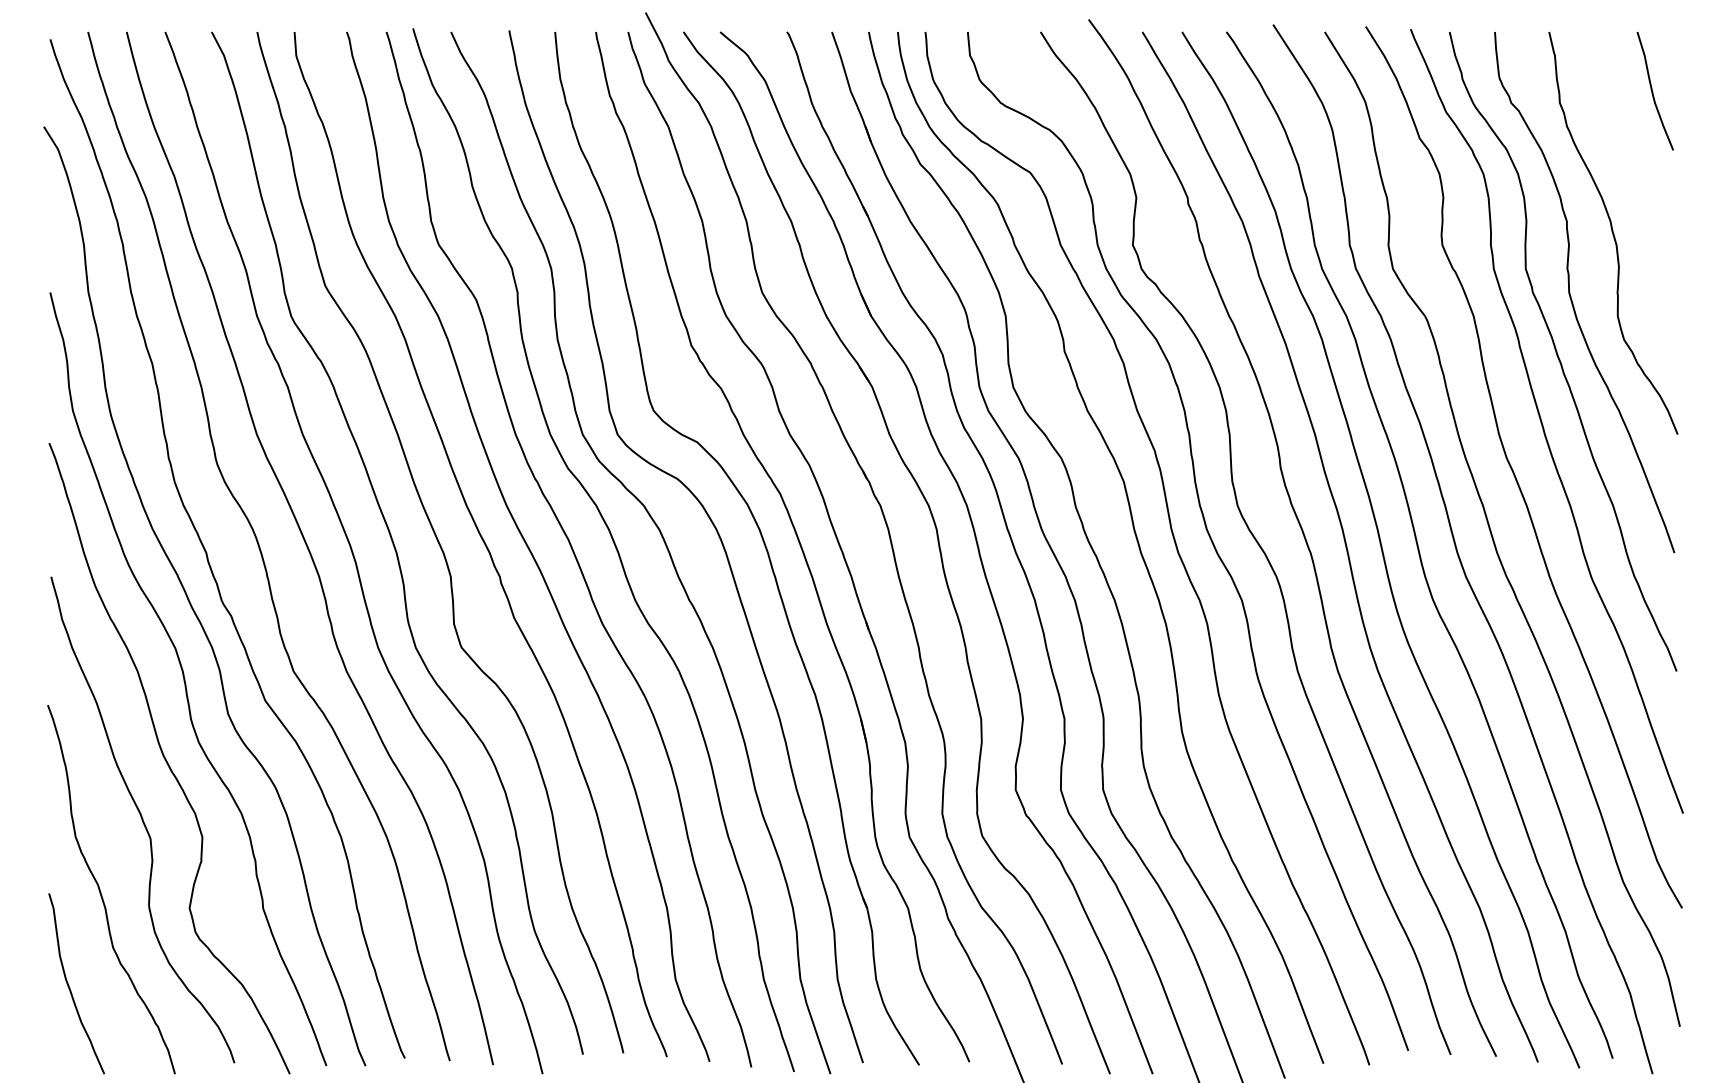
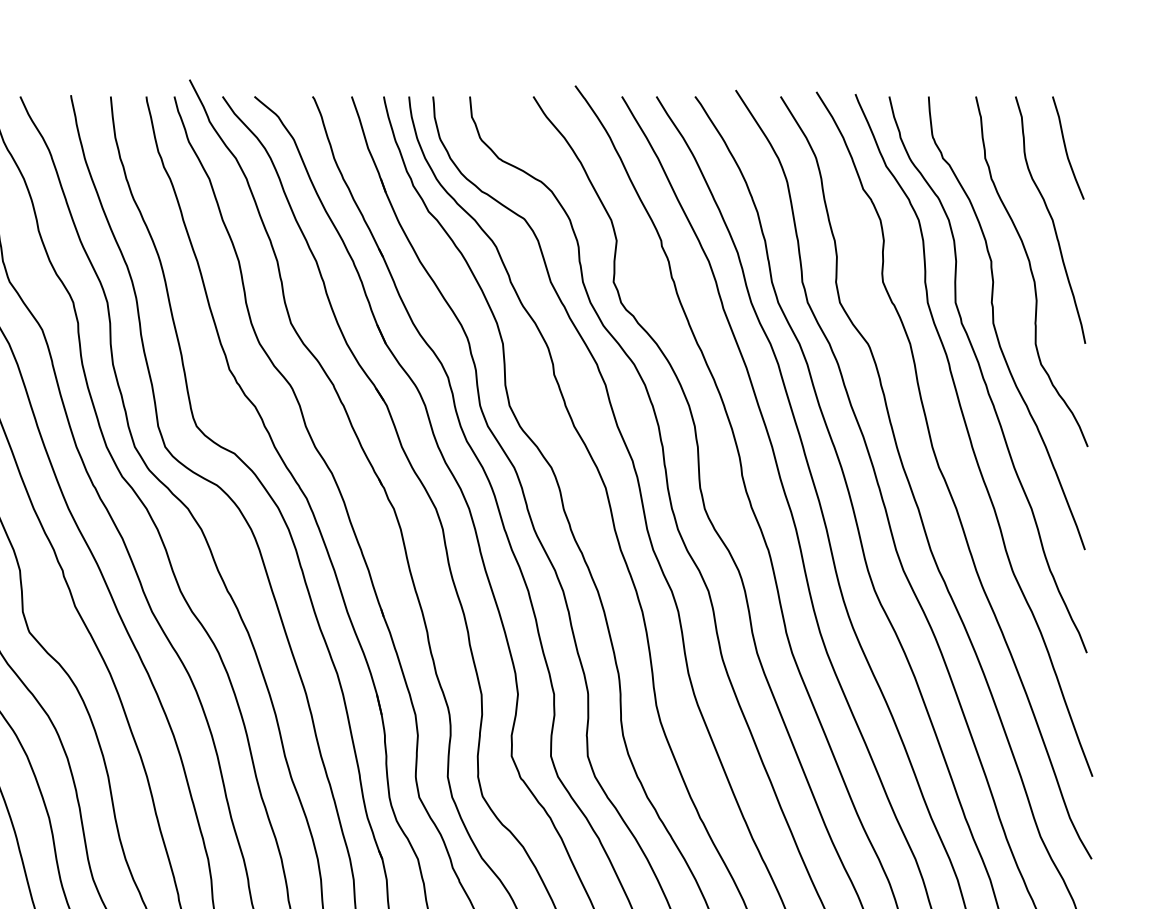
curve: (1635, 172) -> (1051, 218), added

